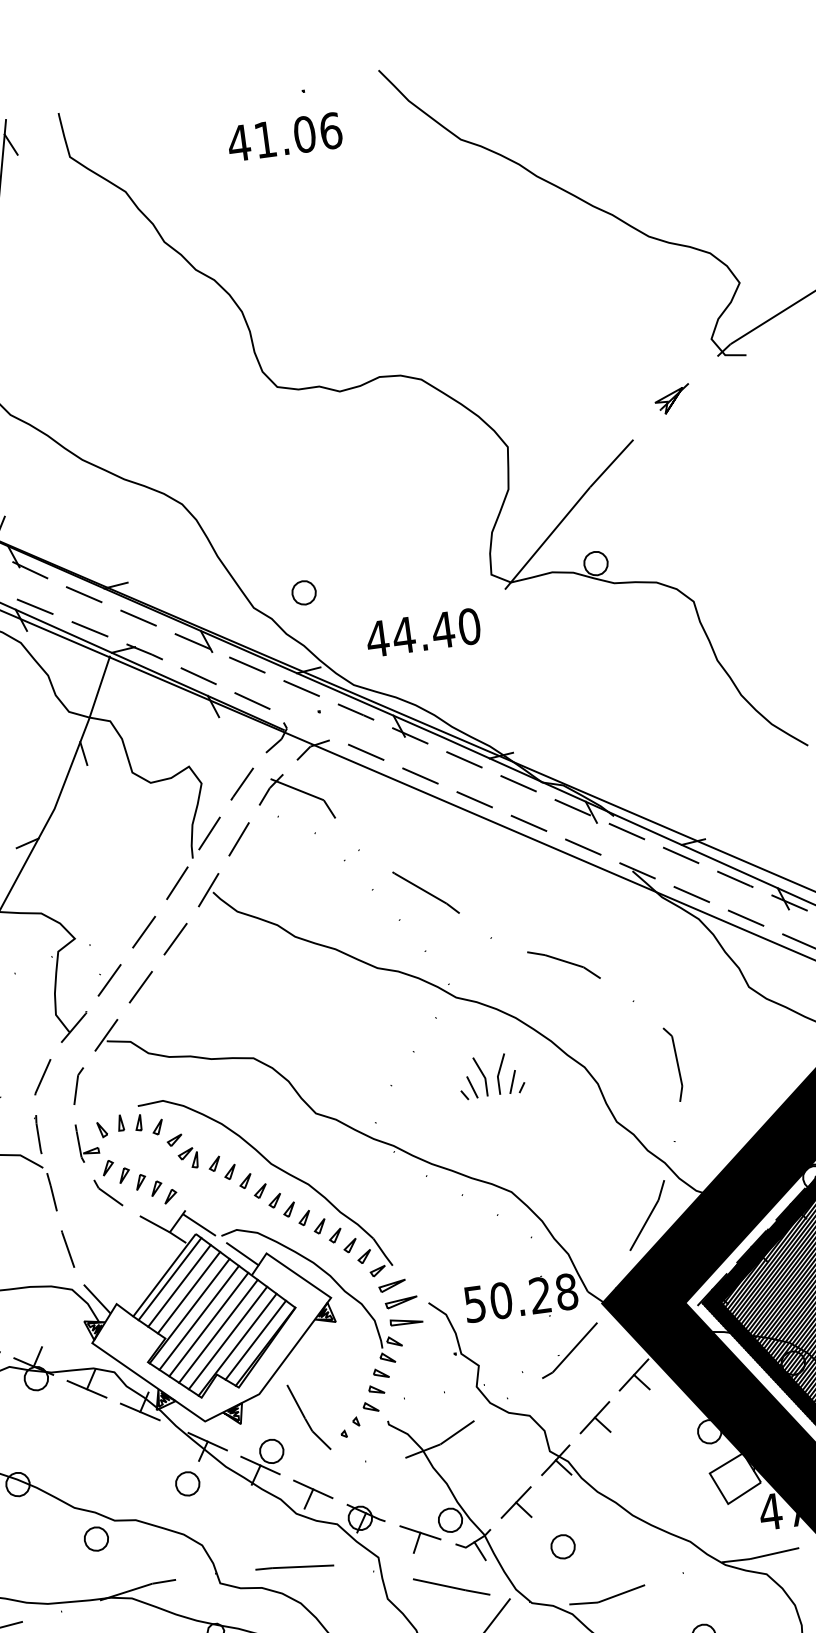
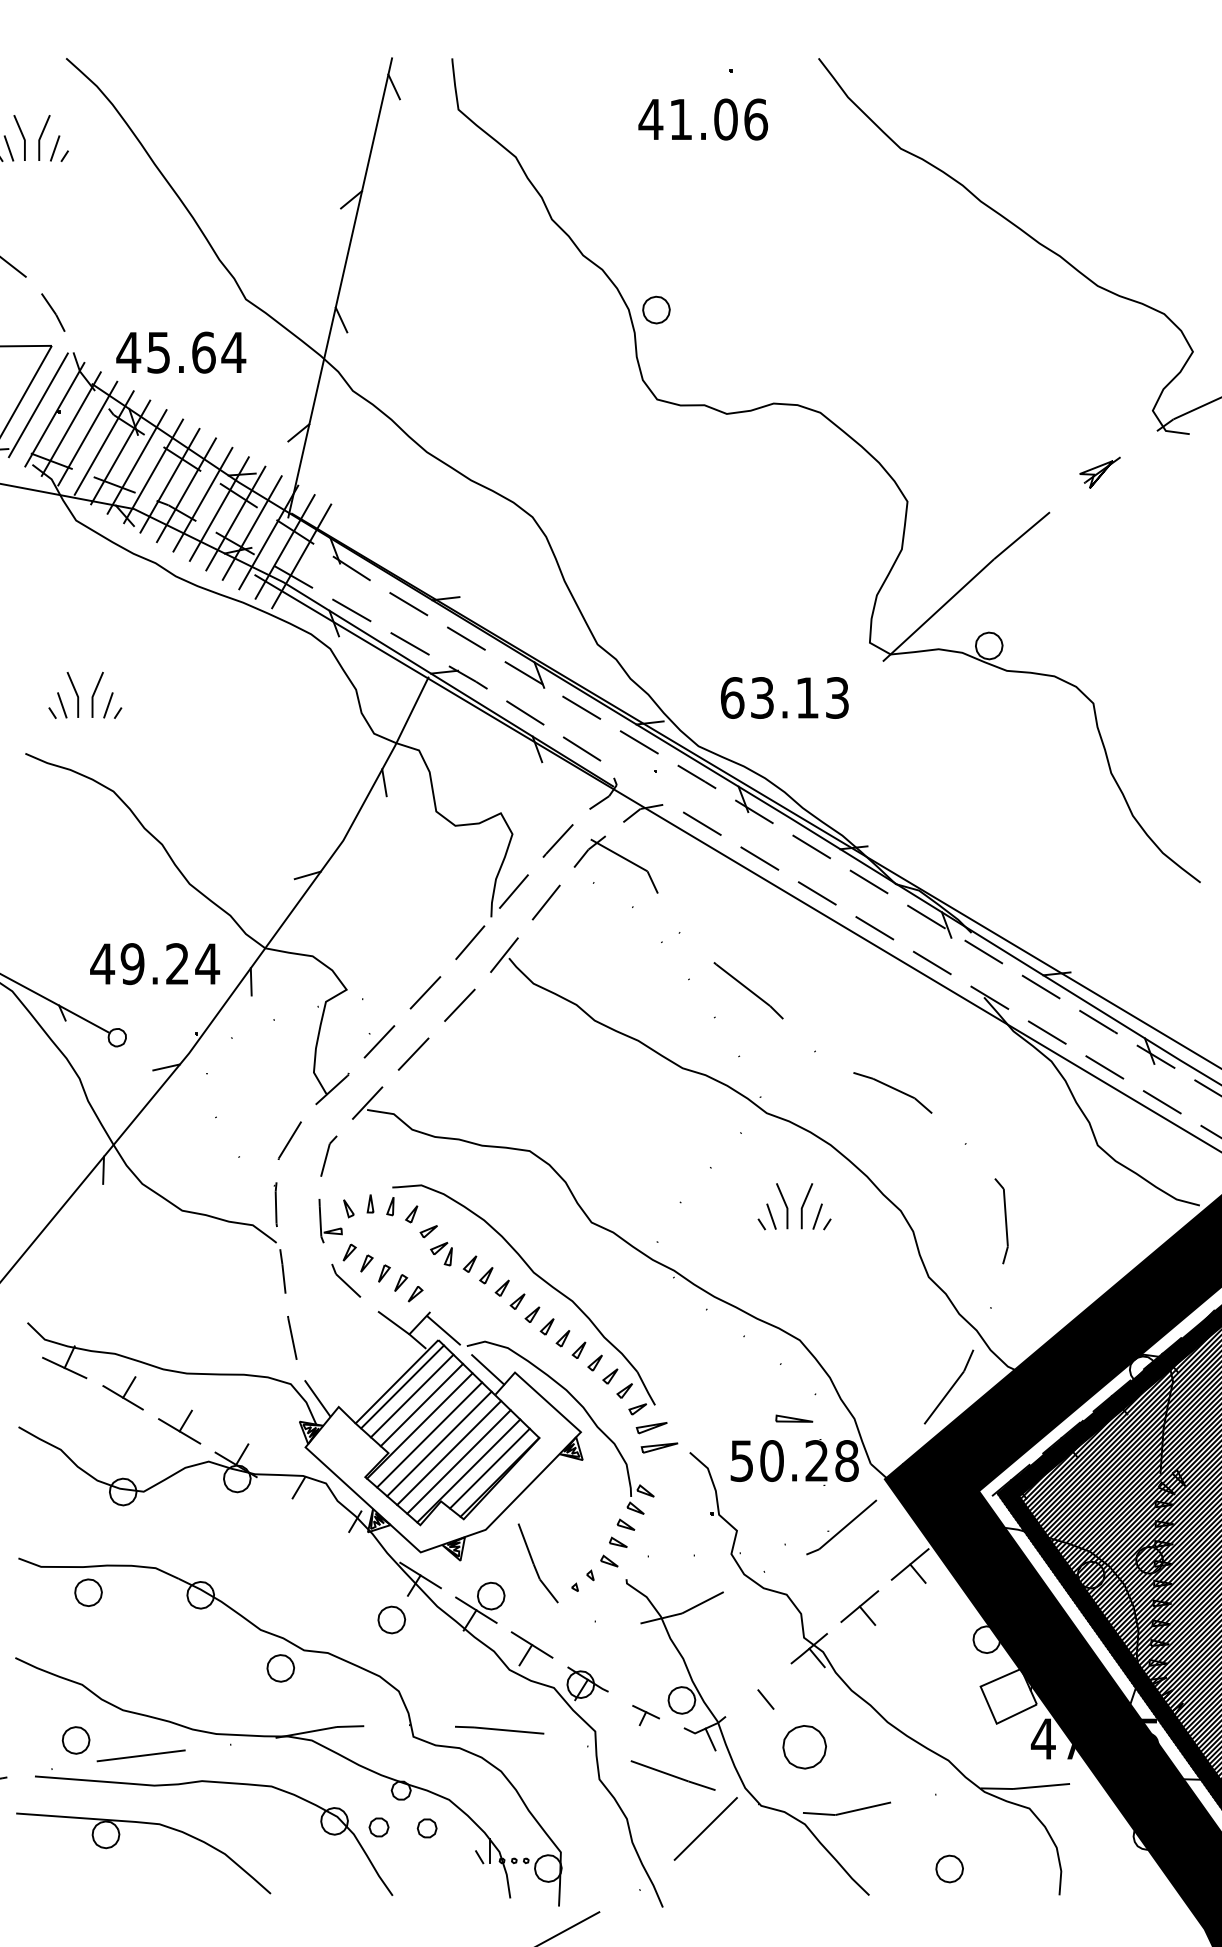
part: (304, 592) -> (656, 309), moved
text: (423, 632) -> (784, 697), 44.40 -> 63.13
part: (406, 1320) -> (794, 1418), moved
line: (86, 1389) -> (292, 1498), removed
line: (139, 1411) -> (348, 1531), removed
line: (516, 1502) -> (758, 1690), removed
part: (420, 1537) -> (645, 1715), size x0.6
part: (562, 1546) -> (804, 1746), size x1.6

